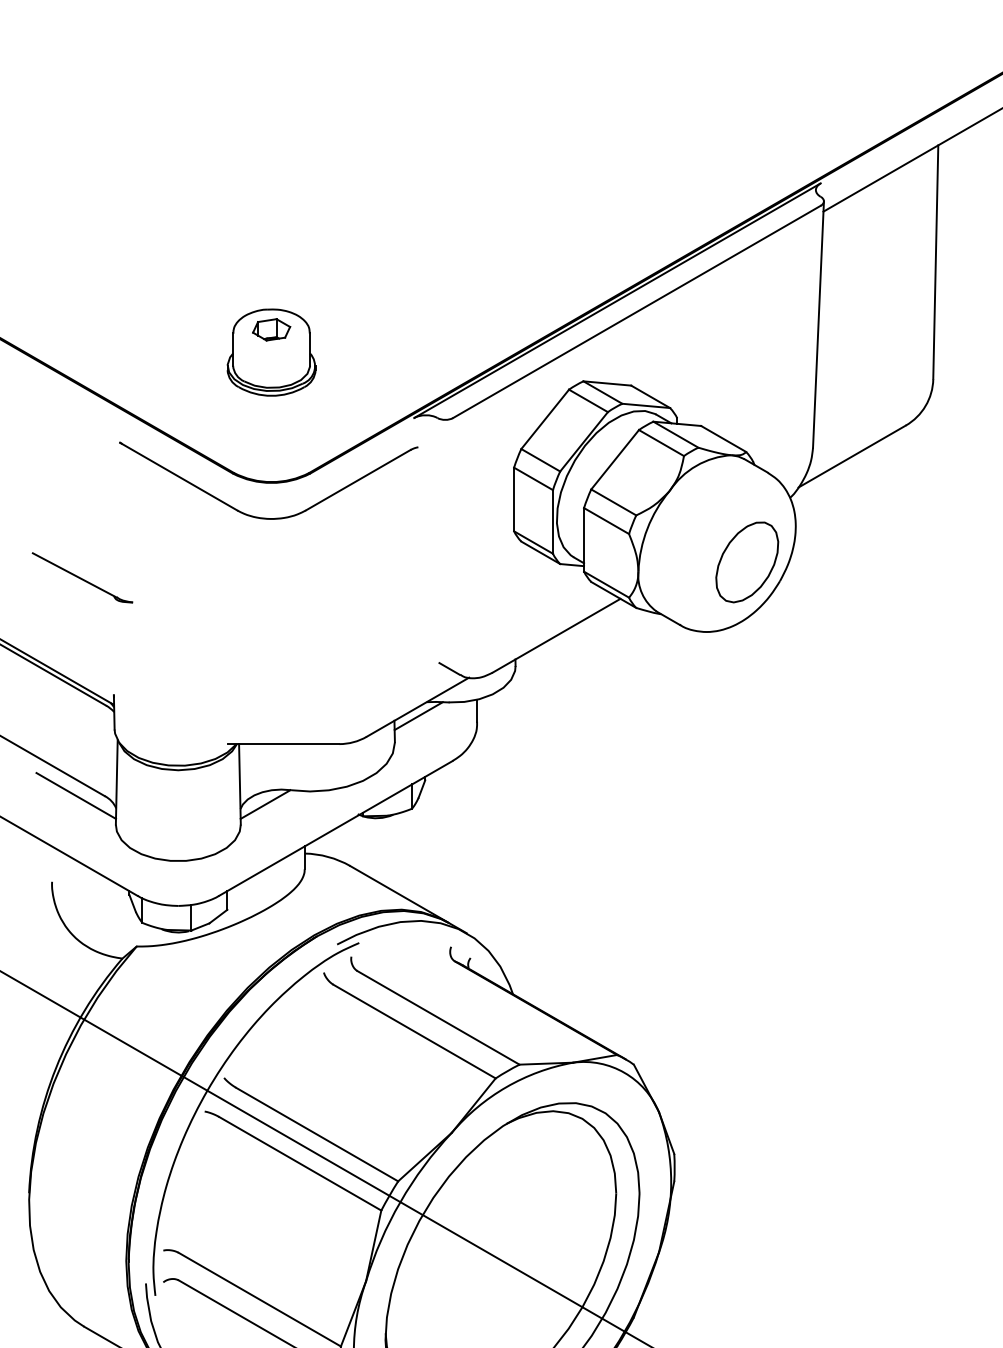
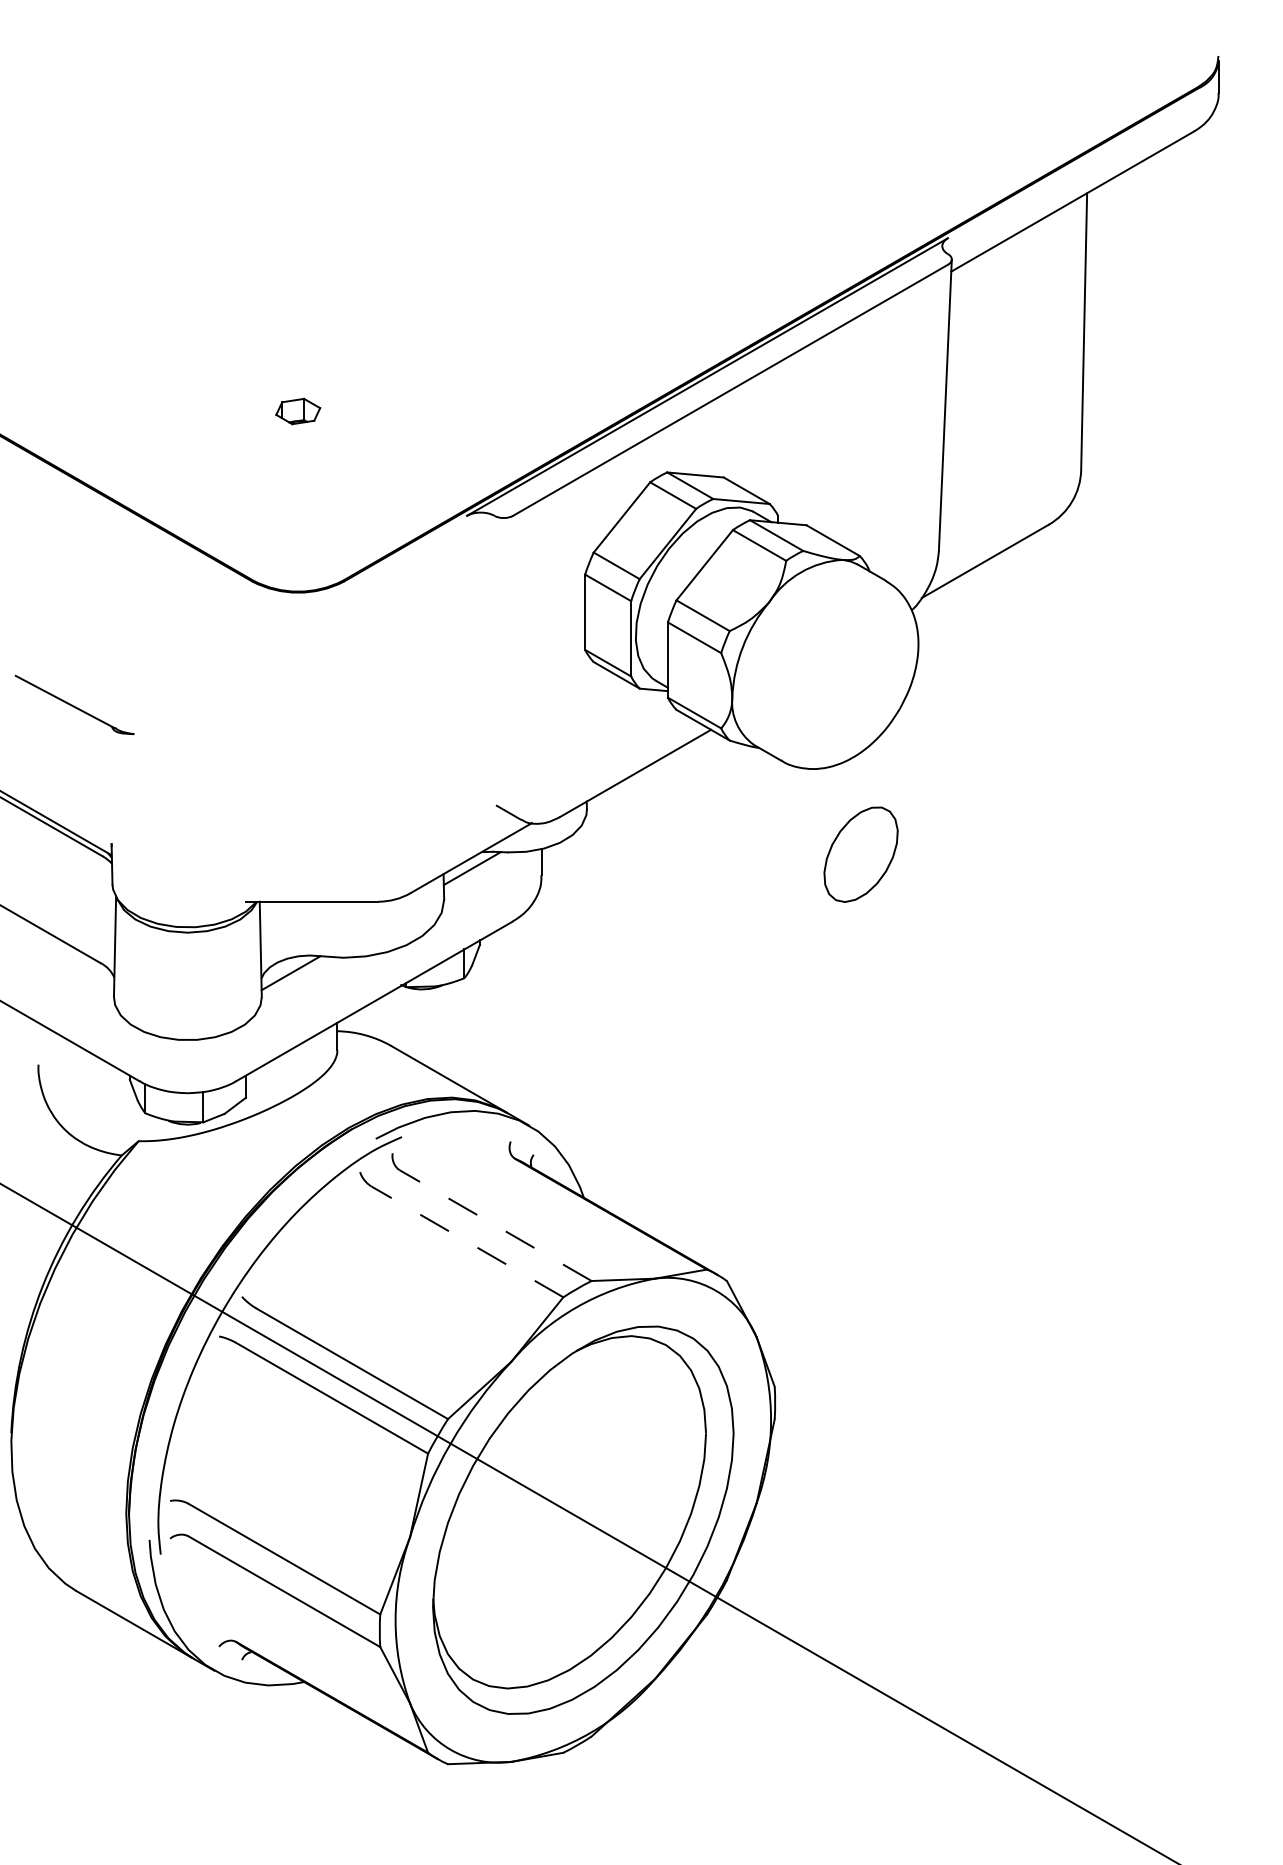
part: (271, 352) -> (298, 438), removed
part: (264, 517) -> (289, 633), removed
part: (746, 562) -> (860, 854), moved
line: (76, 795) -> (67, 962), removed
line: (438, 1017) -> (495, 1225), solid -> dashed
line: (414, 1031) -> (467, 1241), solid -> dashed

